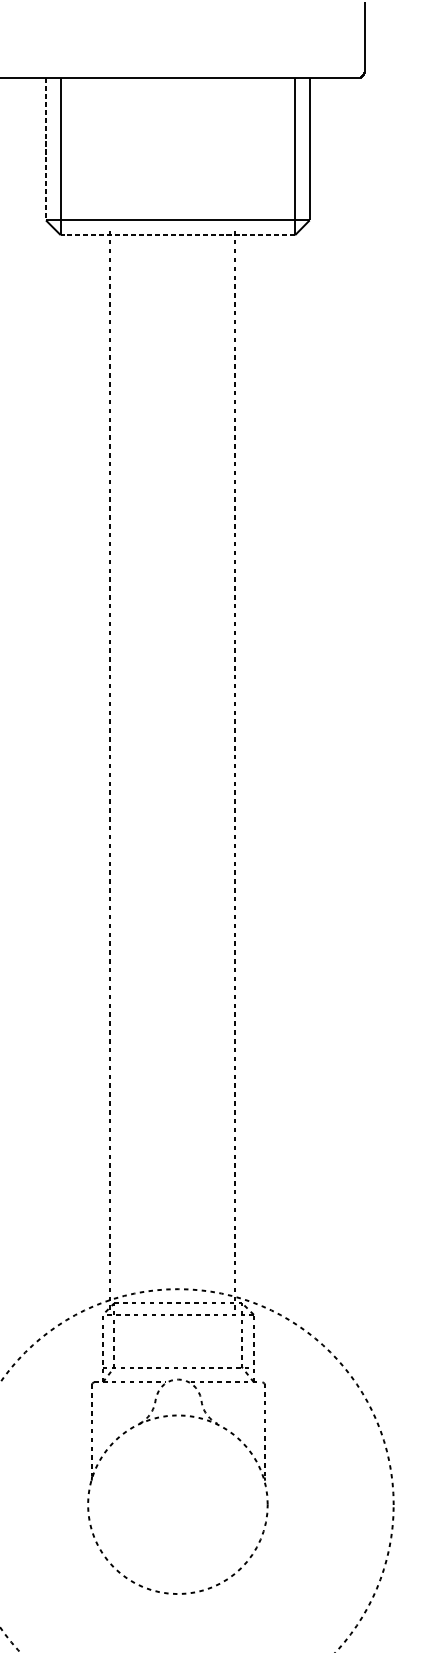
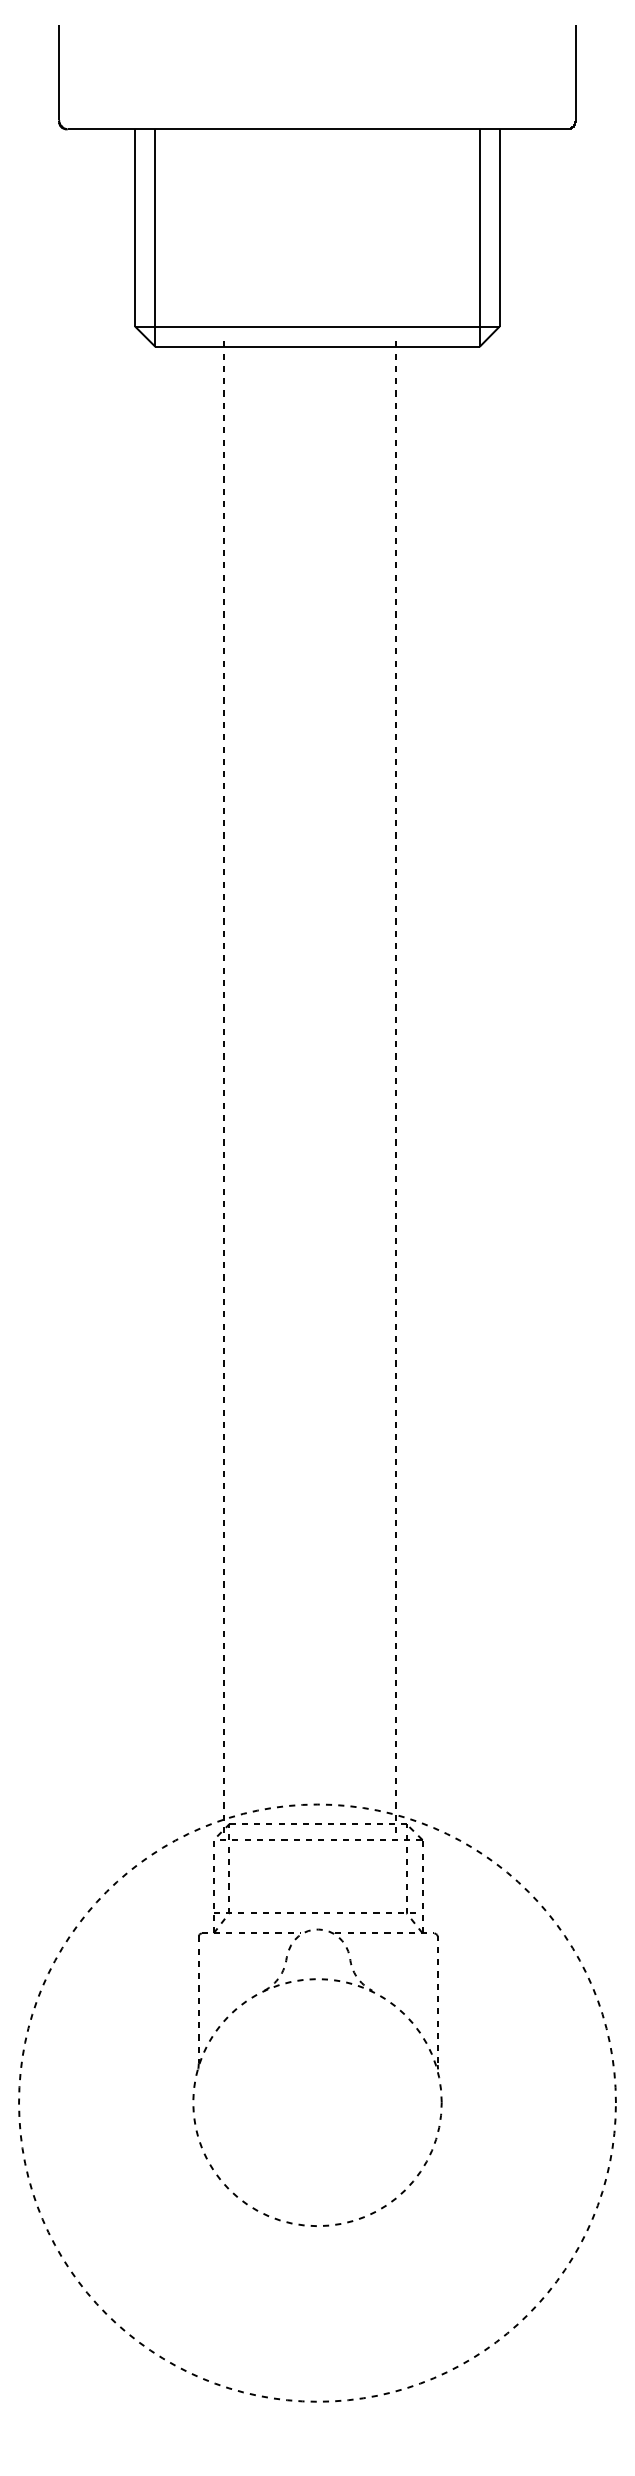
line: (46, 148) -> (135, 227), dashed -> solid
line: (177, 234) -> (317, 346), dashed -> solid

